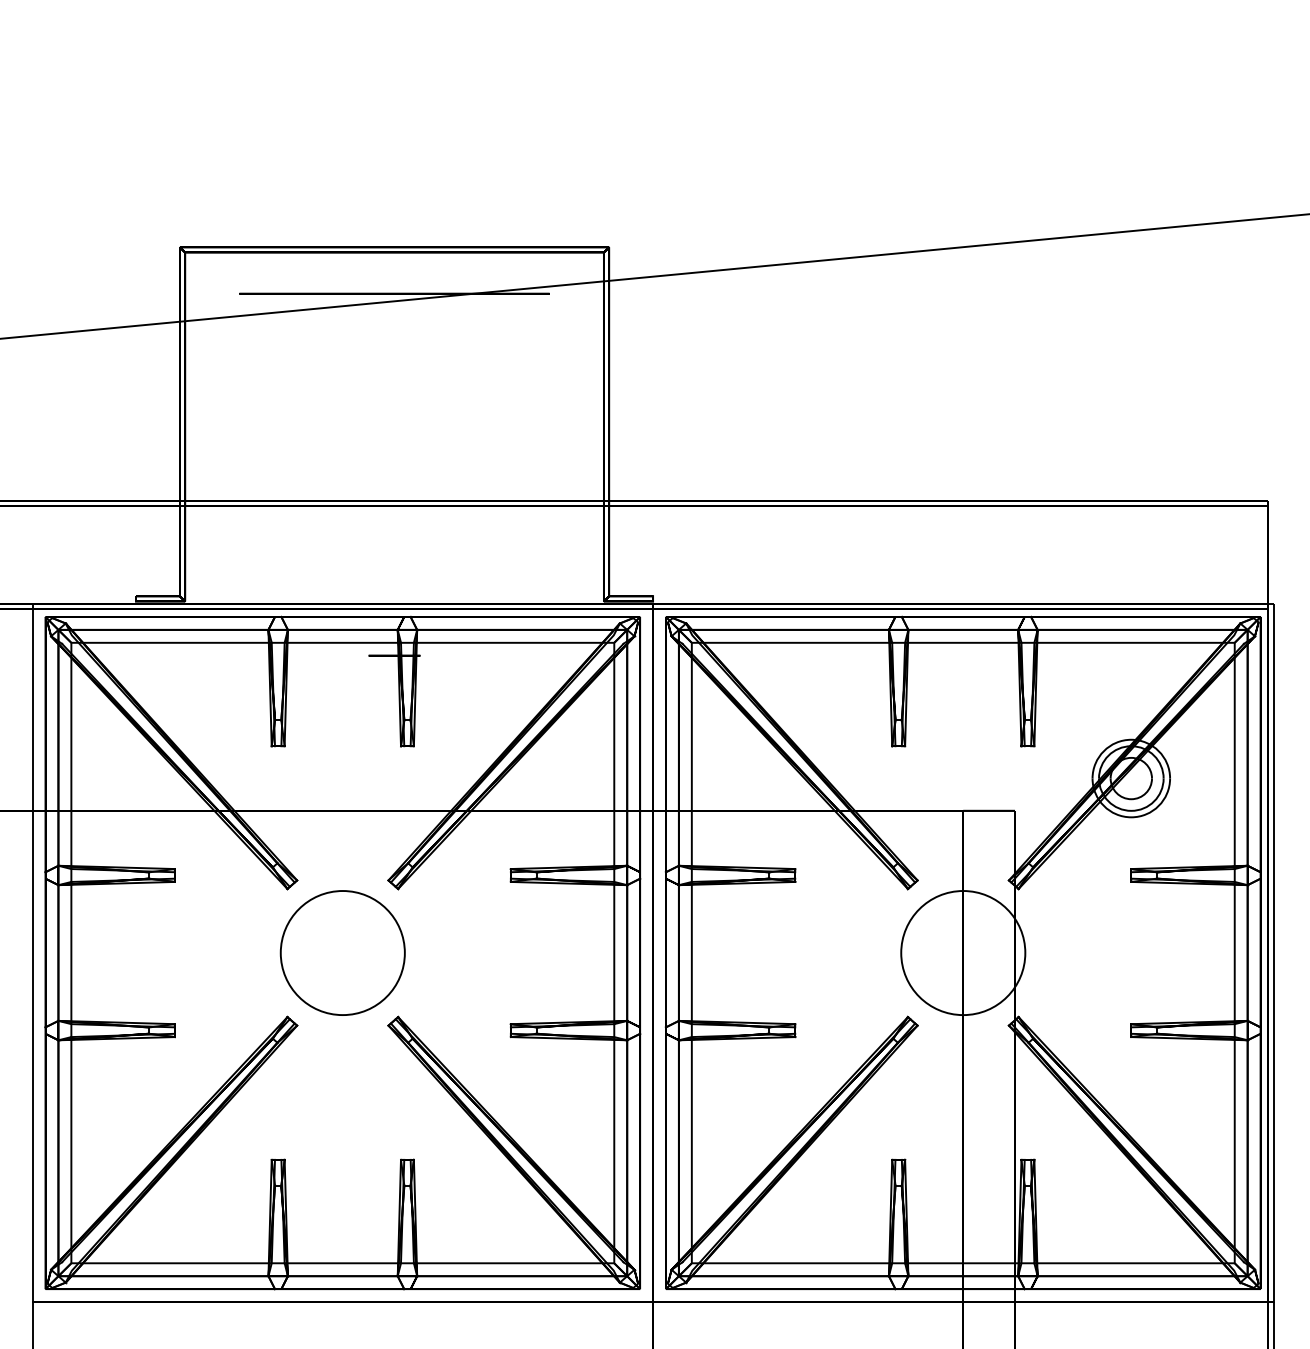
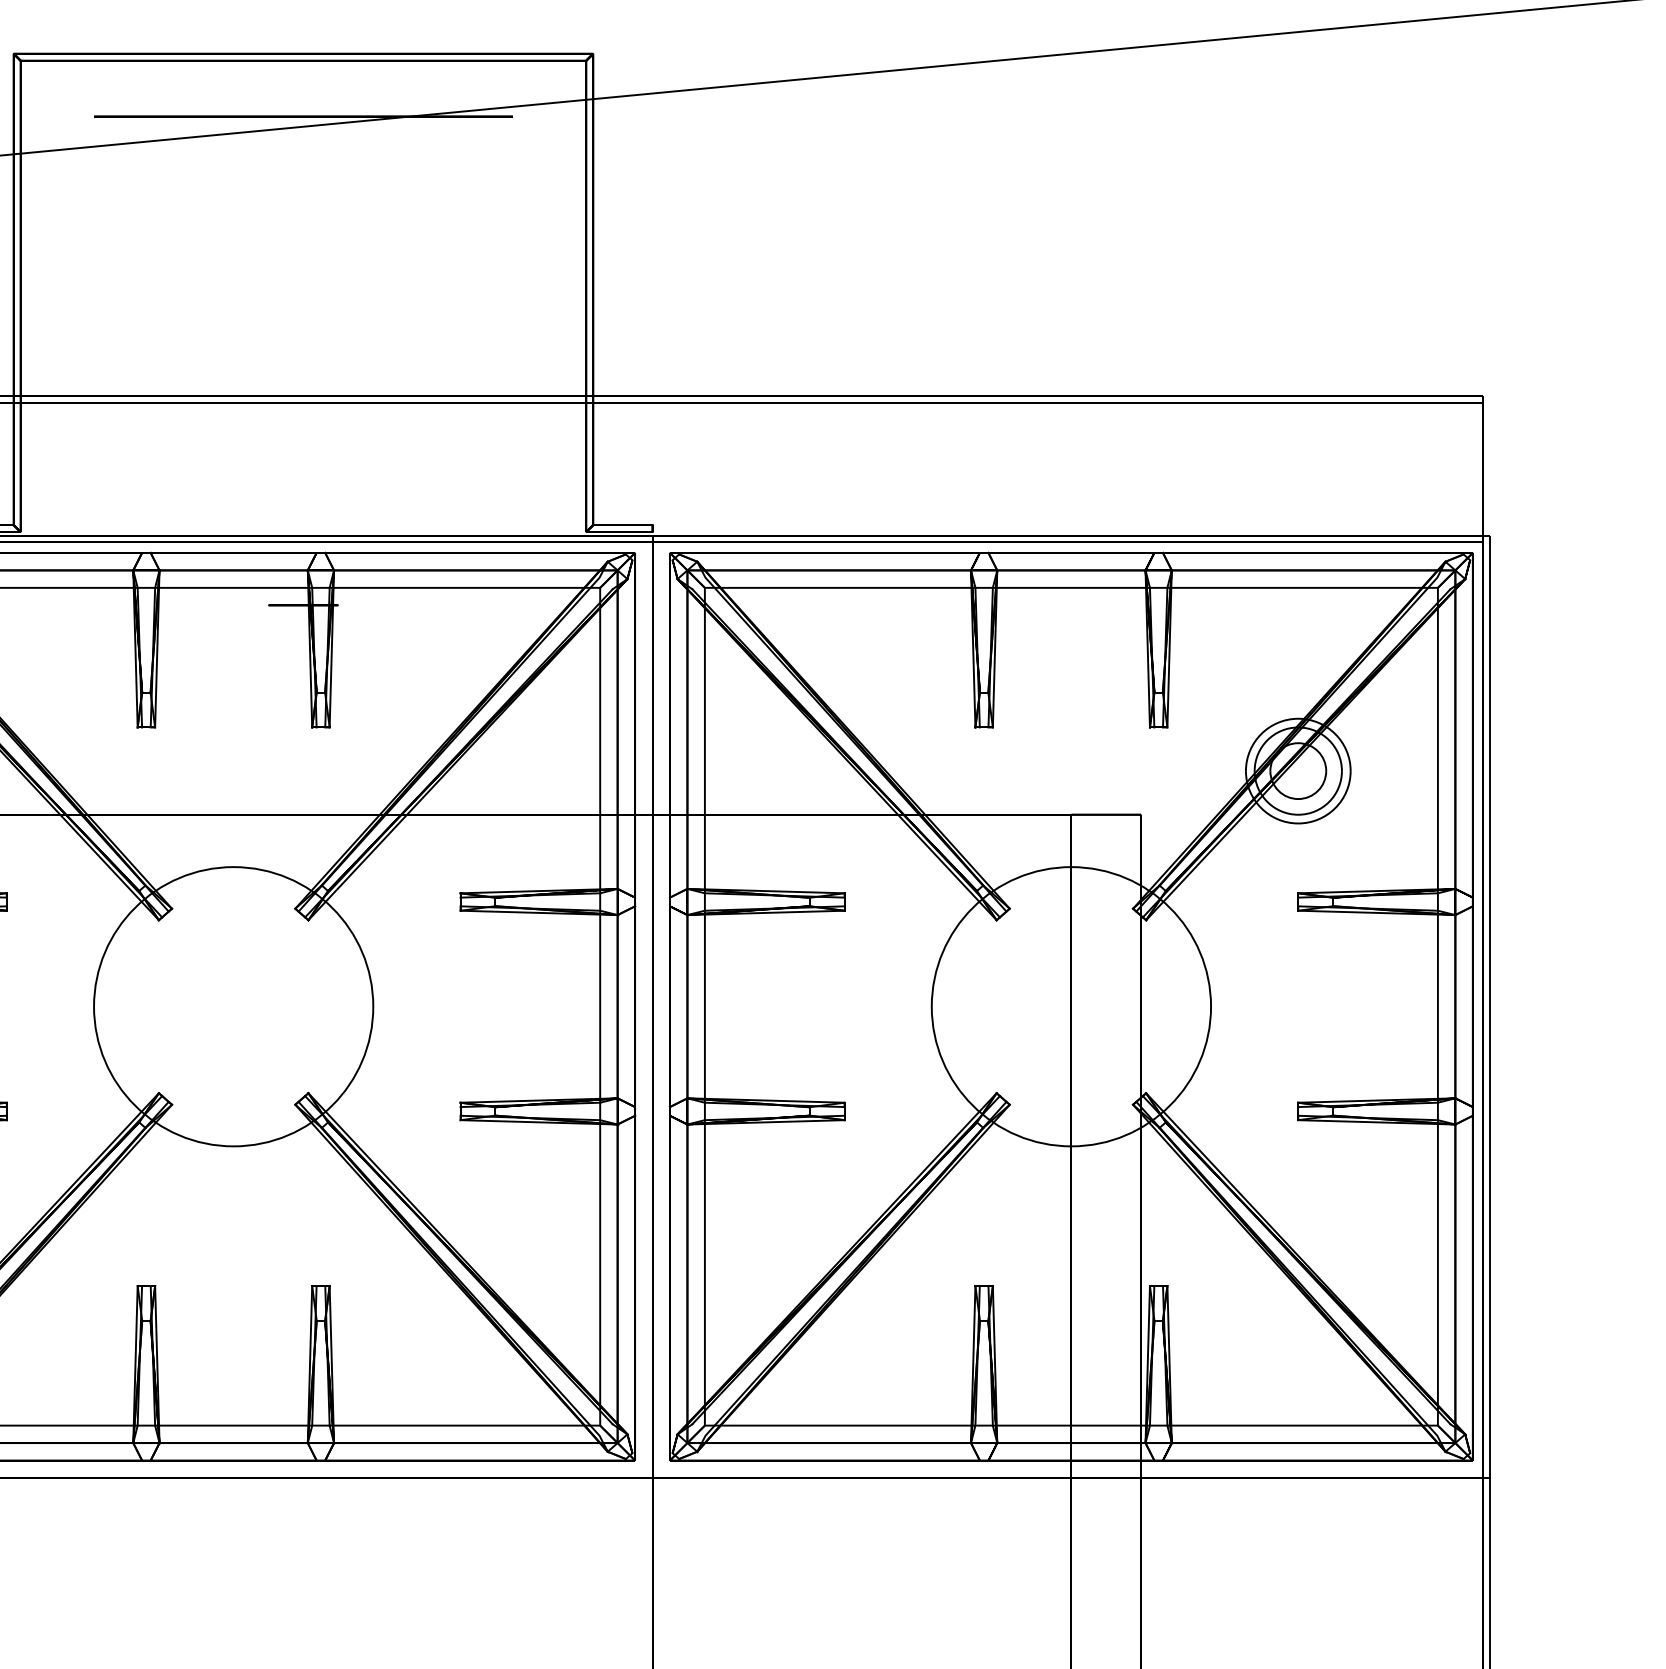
circle: (342, 952) -> (233, 1005), size x1.67
circle: (962, 952) -> (1070, 1005), size x1.67

